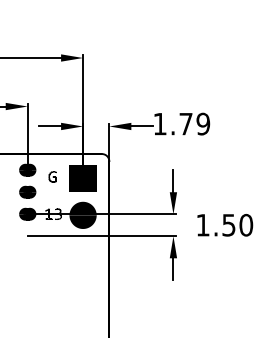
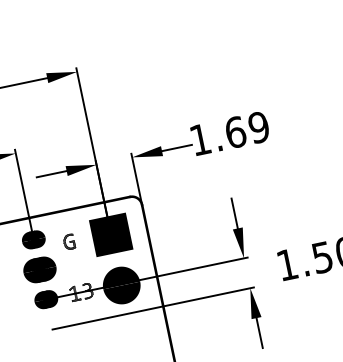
text: (185, 123) -> (234, 131), 1.79 -> 1.69
part: (27, 191) -> (39, 268), size x1.4

